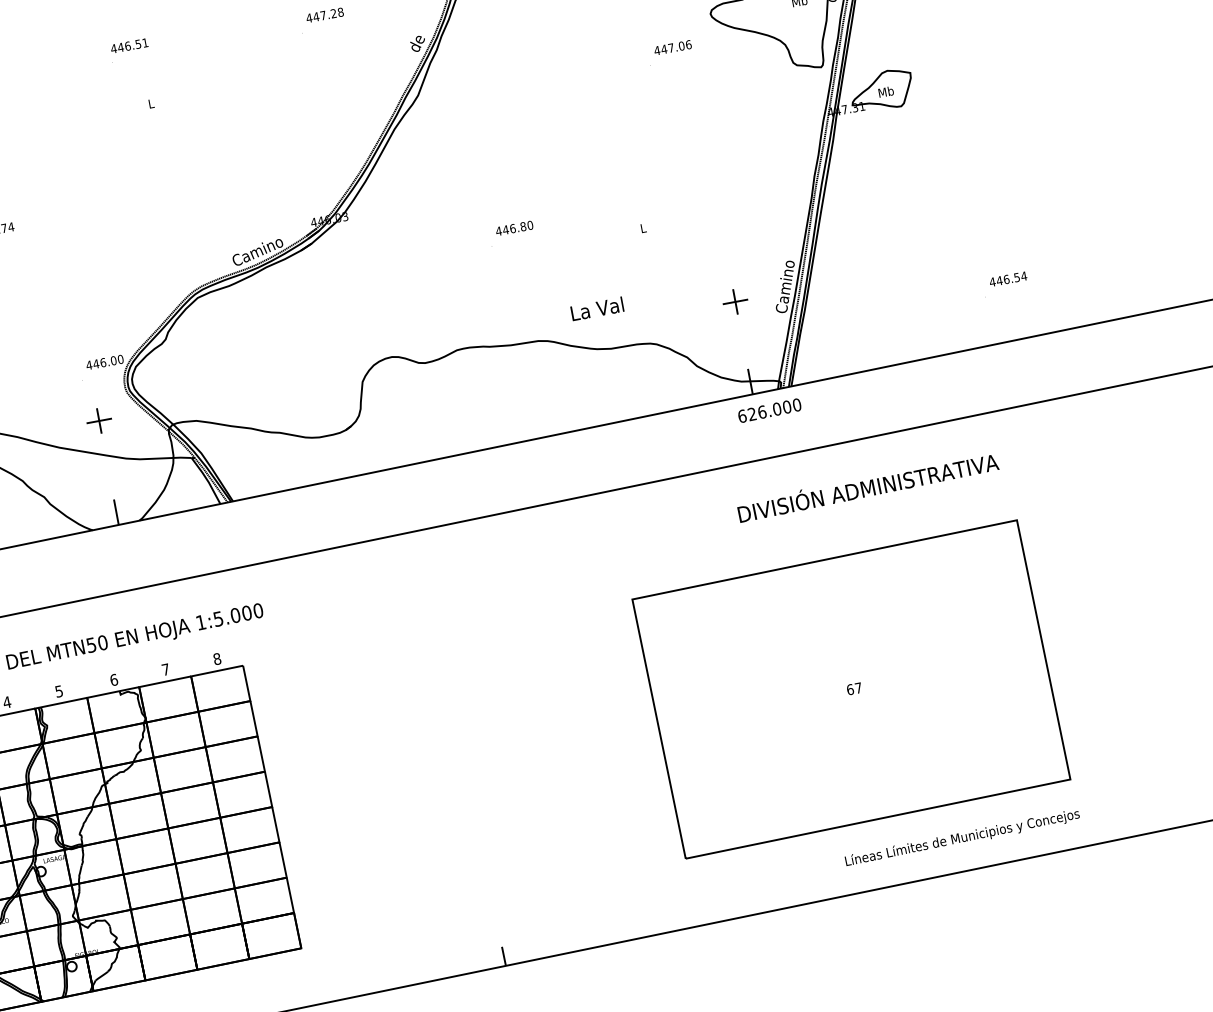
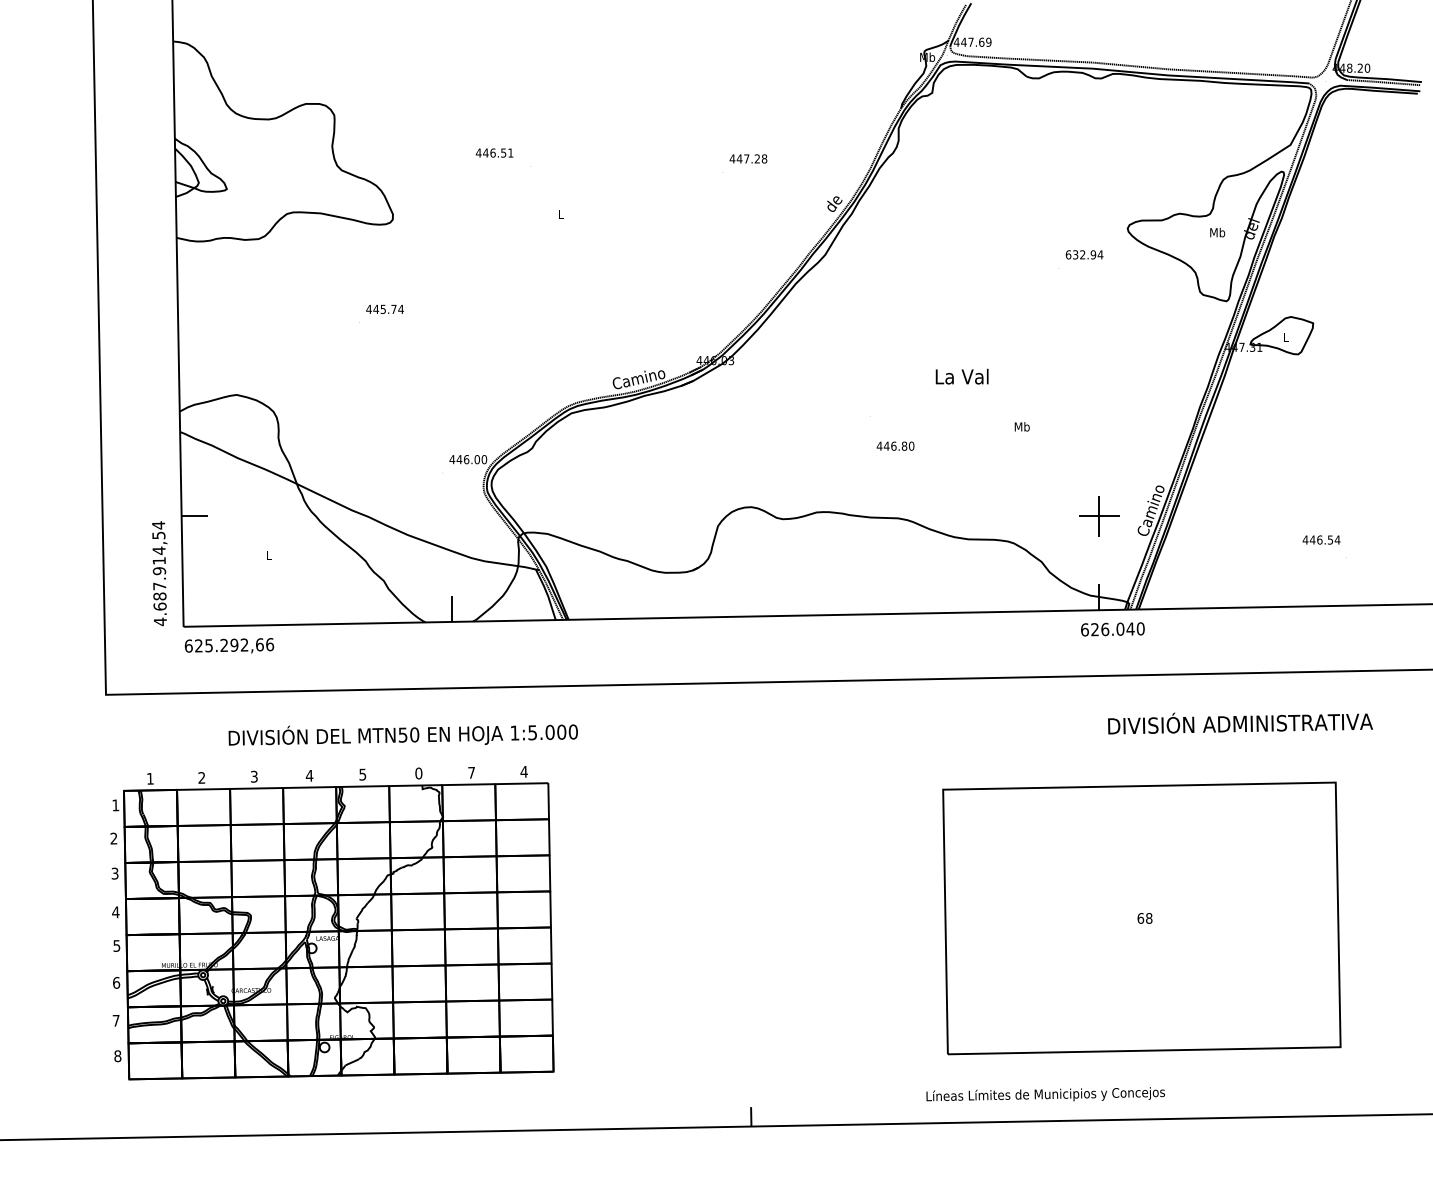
text: (129, 45) -> (494, 152), moved
text: (672, 47) -> (1084, 254), 447.06 -> 632.94
text: (885, 92) -> (1285, 337), Mb -> L
text: (514, 227) -> (895, 445), moved
text: (642, 228) -> (1021, 426), L -> Mb
text: (1008, 278) -> (1321, 539), moved
part: (734, 301) -> (1098, 515), size x1.6
text: (596, 308) -> (961, 376), moved
text: (786, 406) -> (1130, 628), 626.000 -> 626.040
part: (98, 420) -> (451, 515), removed
text: (868, 488) -> (1240, 723), moved
text: (216, 658) -> (523, 771), 8 -> 4
text: (113, 680) -> (418, 773), 6 -> 0
text: (858, 688) -> (1149, 918), 67 -> 68
text: (962, 837) -> (1045, 1094), moved

